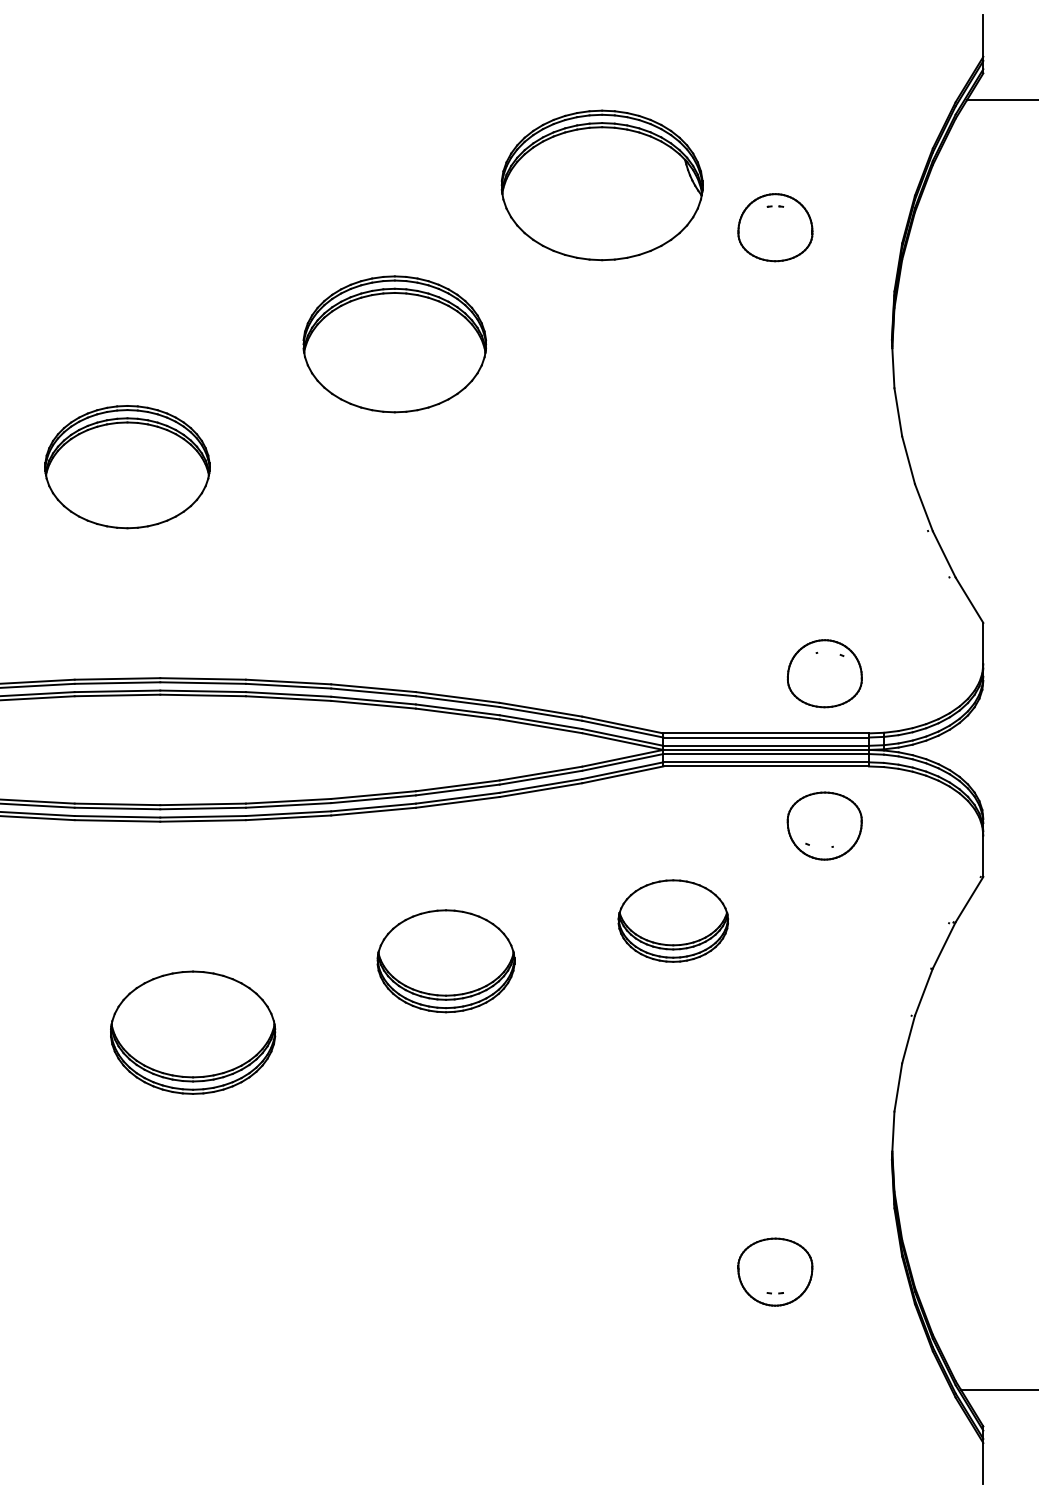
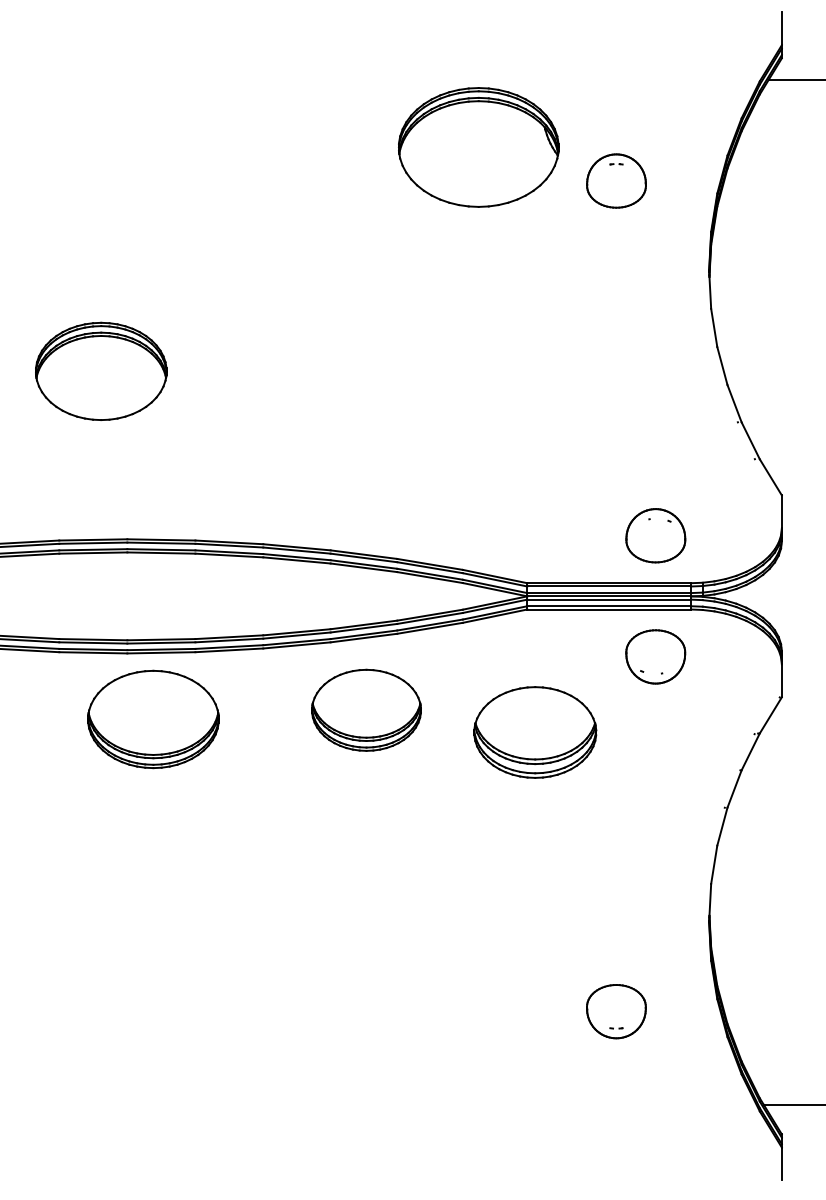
part: (394, 344) -> (313, 273), removed
part: (673, 920) -> (535, 732), size x1.4
part: (445, 961) -> (366, 710), moved
part: (193, 1032) -> (153, 719), moved

